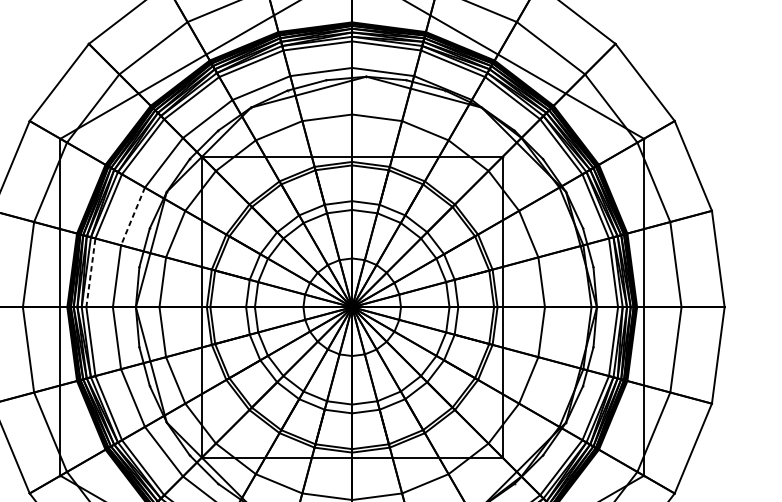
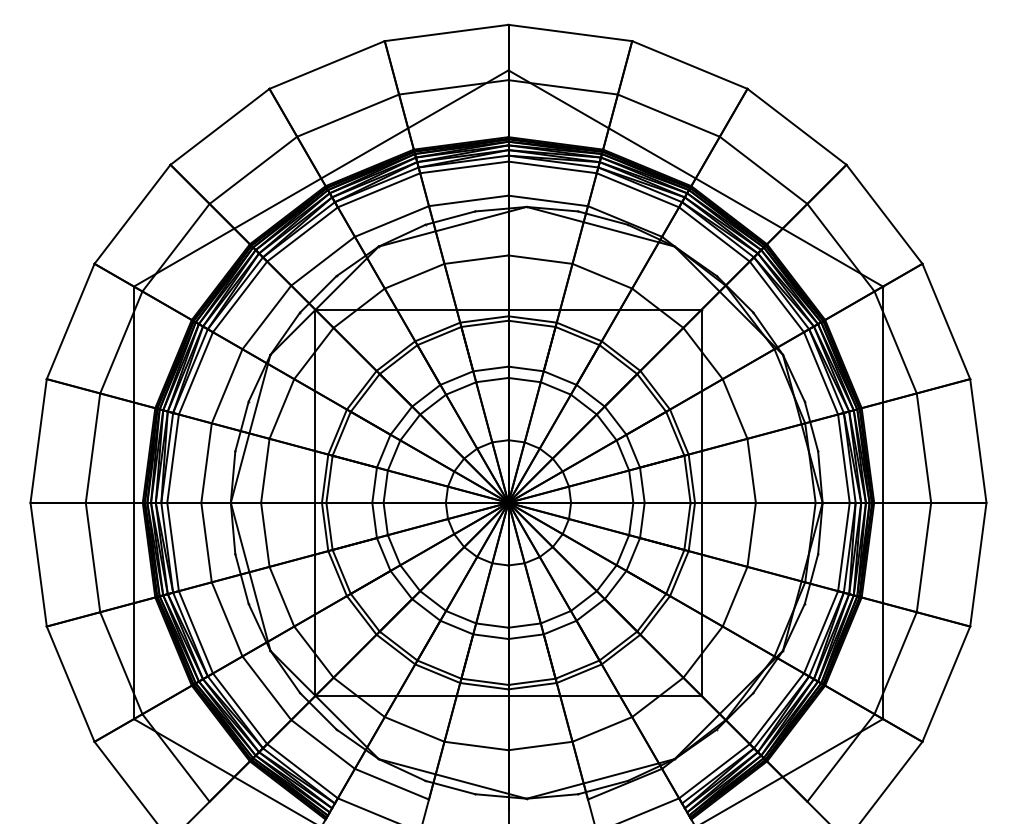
line: (132, 216) -> (226, 386), dashed -> solid
line: (91, 272) -> (173, 458), dashed -> solid

